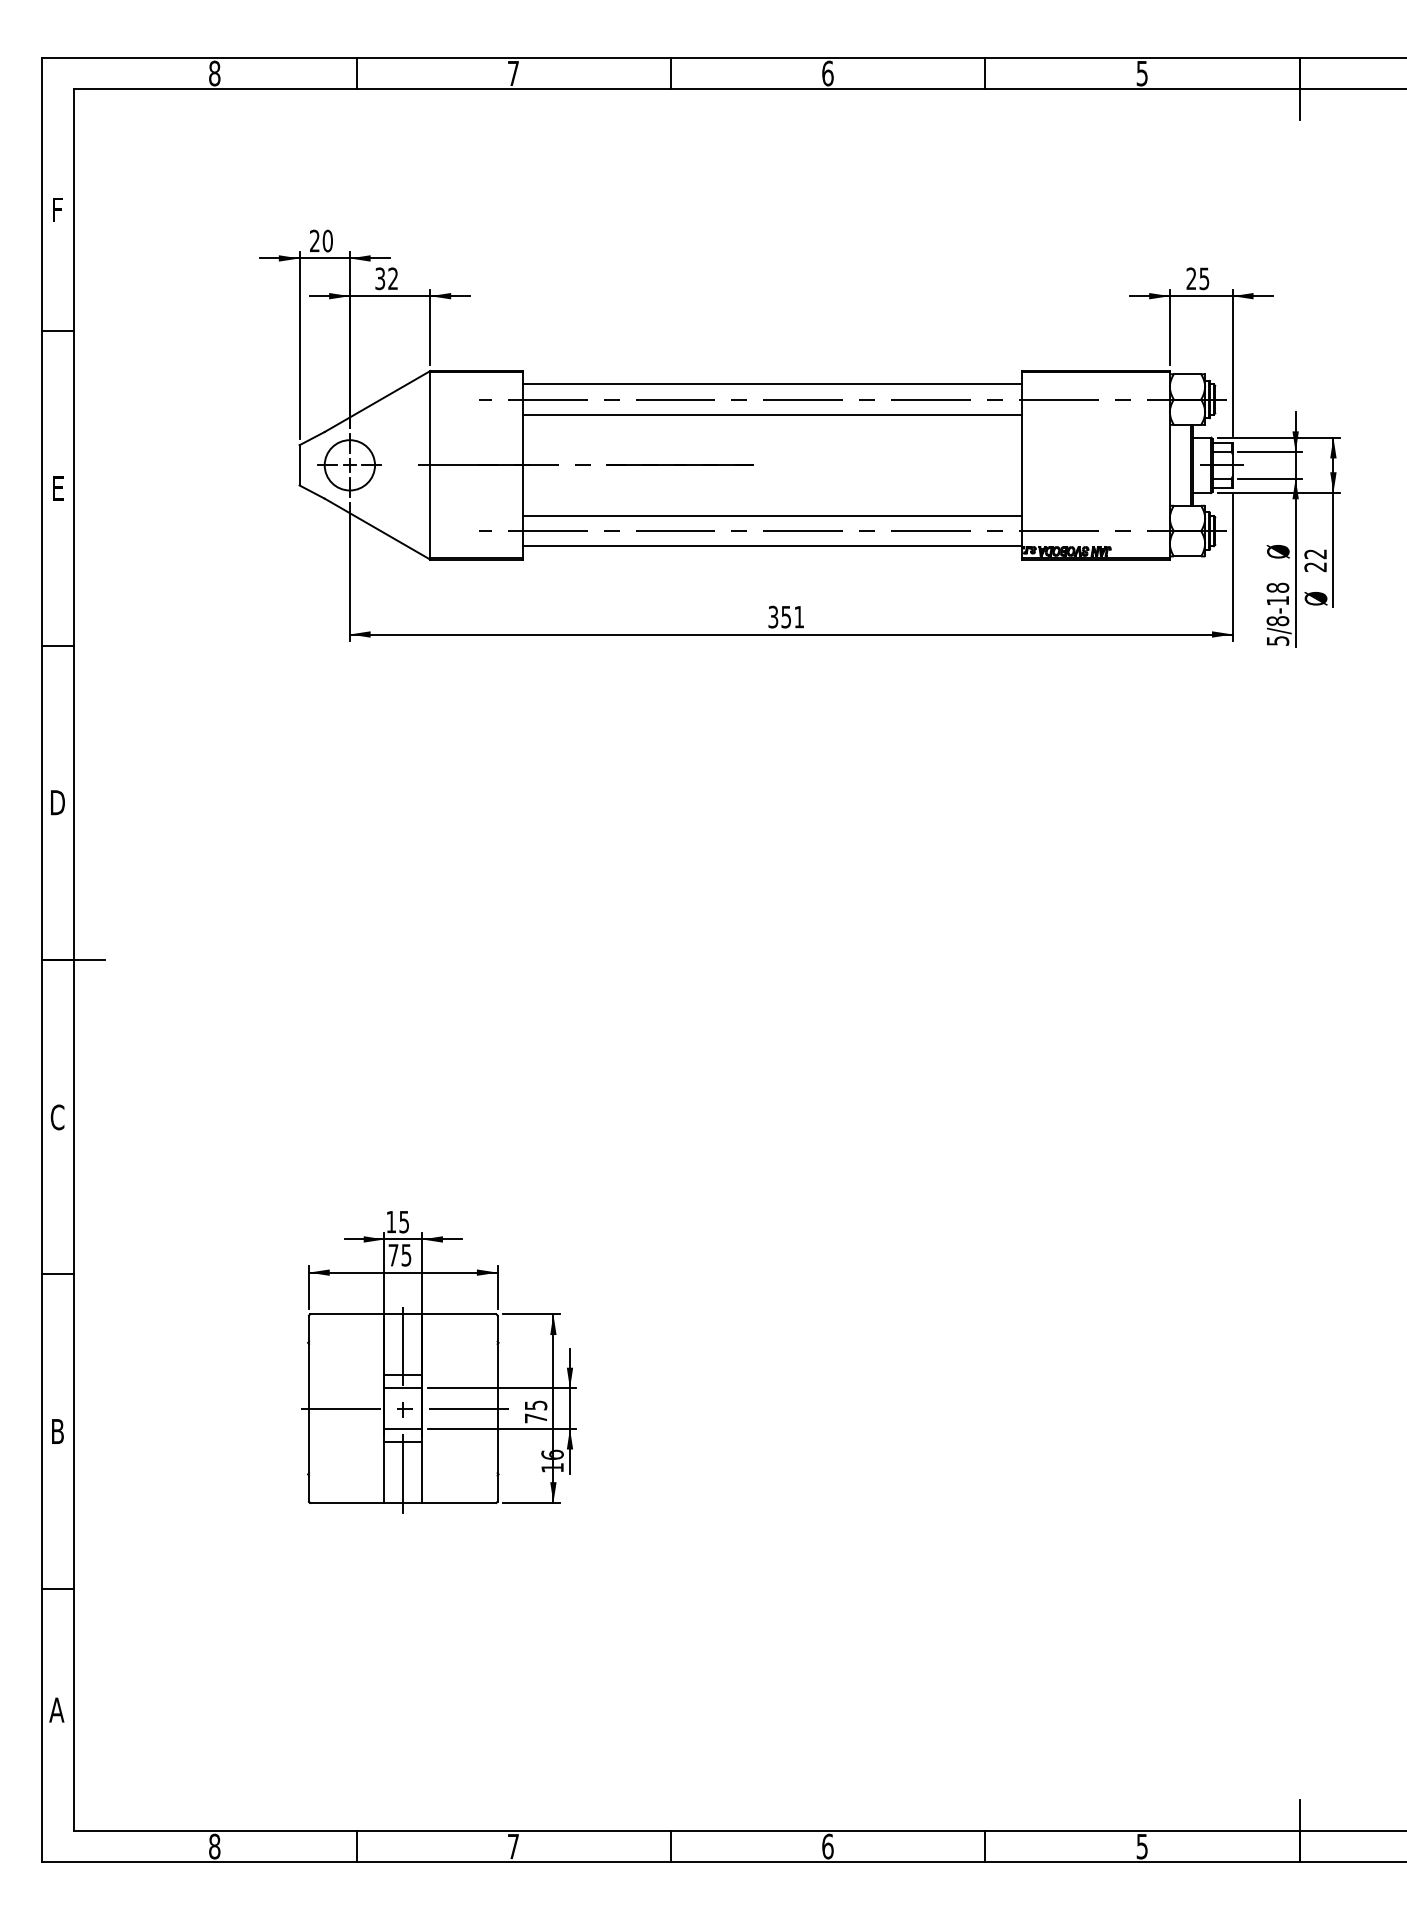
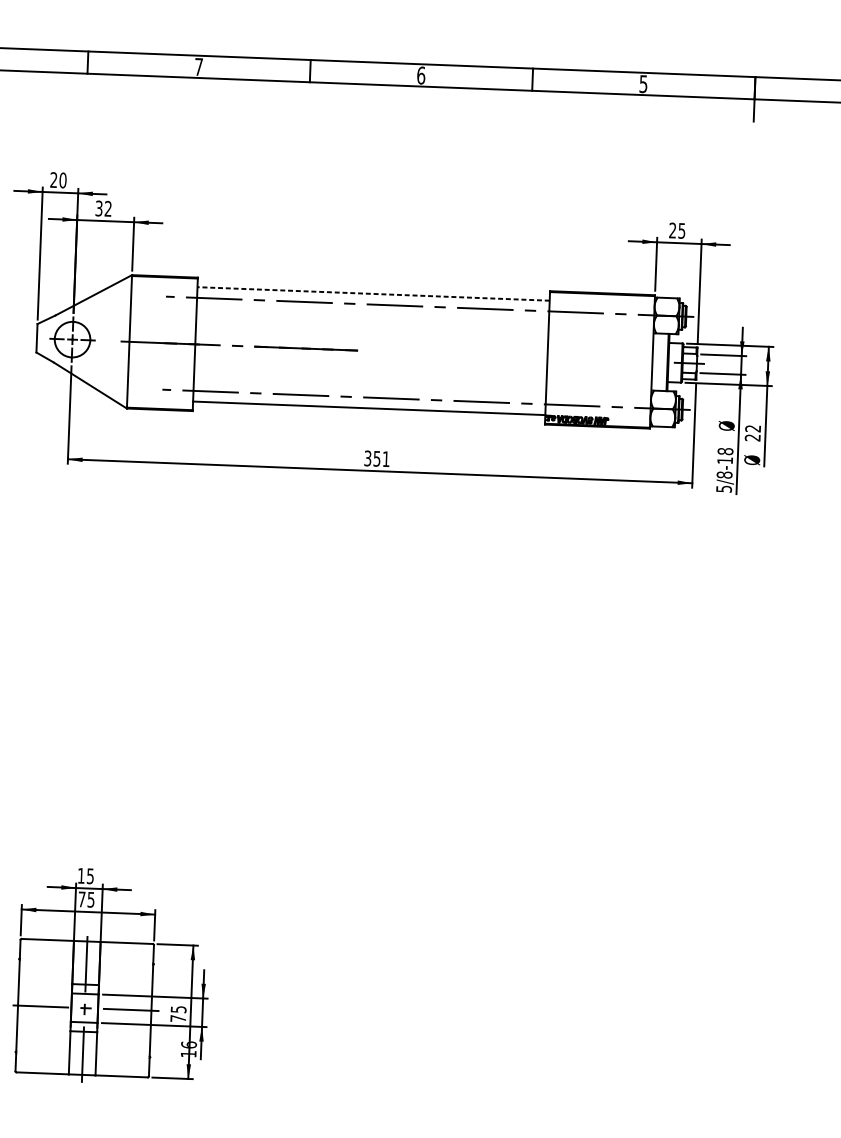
line: (771, 384) -> (372, 293), solid -> dashed
line: (772, 414) -> (372, 315), removed
line: (772, 516) -> (370, 387), removed

